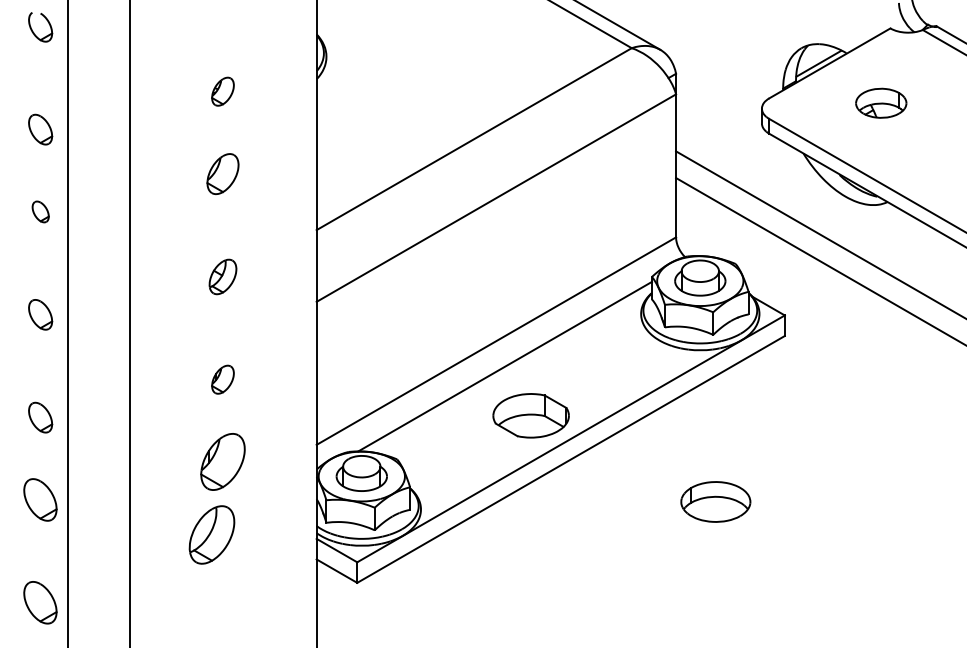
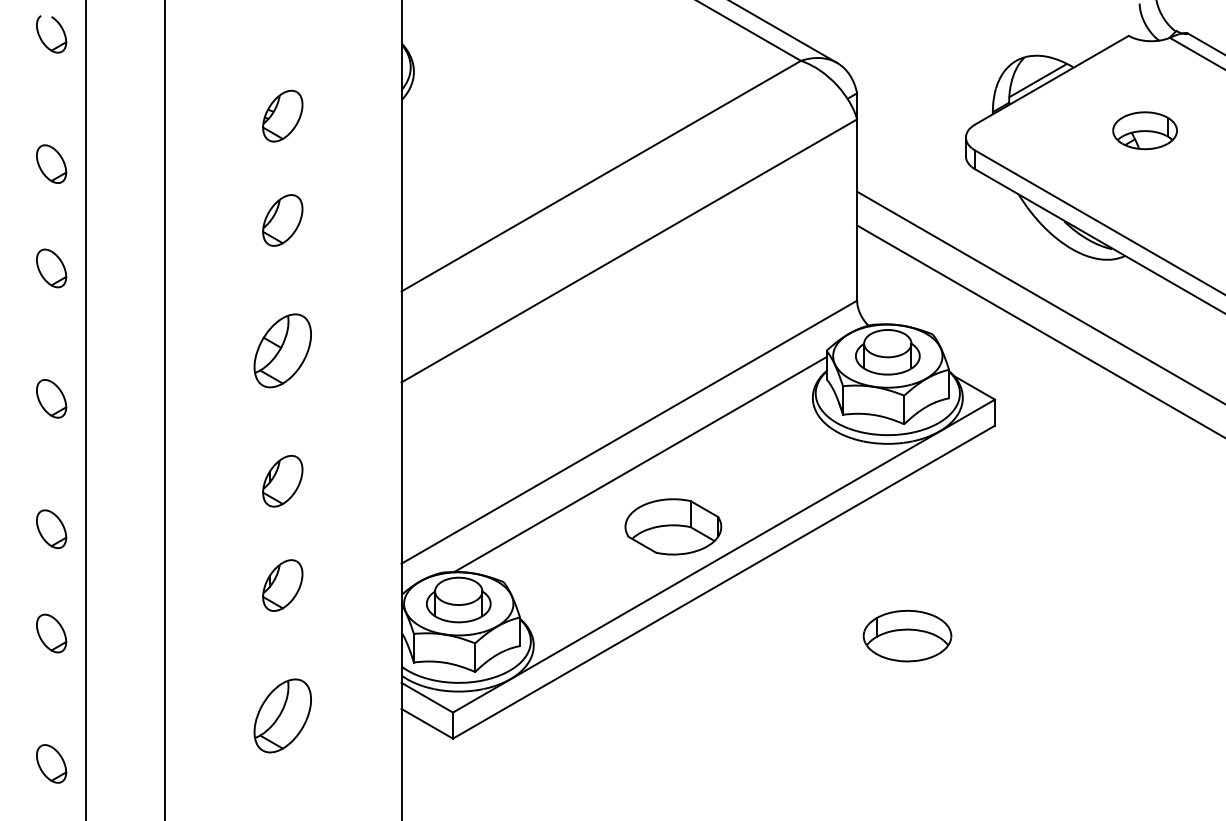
part: (222, 91) -> (282, 115), size x1.43
part: (881, 102) -> (1145, 129), moved
part: (40, 211) -> (51, 267), size x1.43
part: (222, 276) -> (282, 350), size x1.67
part: (222, 379) -> (282, 480), size x1.43
part: (222, 462) -> (282, 586), size x0.71
part: (40, 499) -> (51, 632), size x0.71
part: (211, 534) -> (282, 715), moved
part: (40, 602) -> (51, 763), size x0.71

